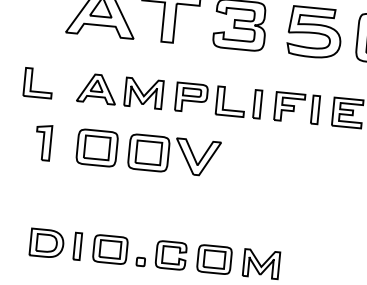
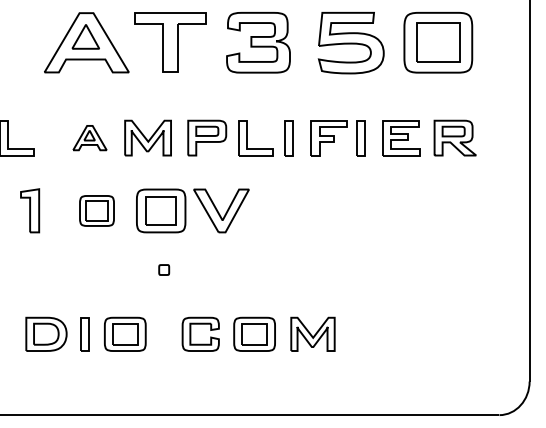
part: (96, 88) -> (89, 137), size x0.7
part: (96, 147) -> (96, 210), size x0.7
part: (141, 261) -> (164, 269), moved

